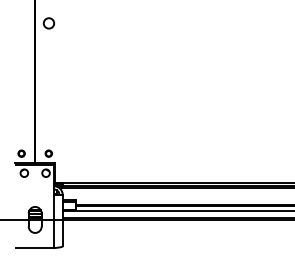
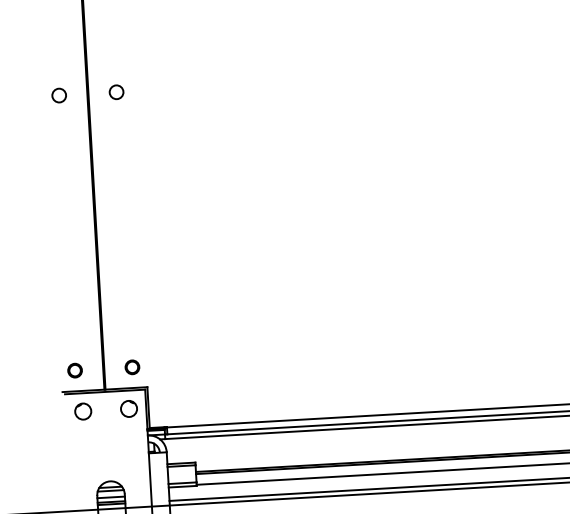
circle: (21, 23) -> (58, 95), added
circle: (48, 23) -> (115, 92), size x0.62

